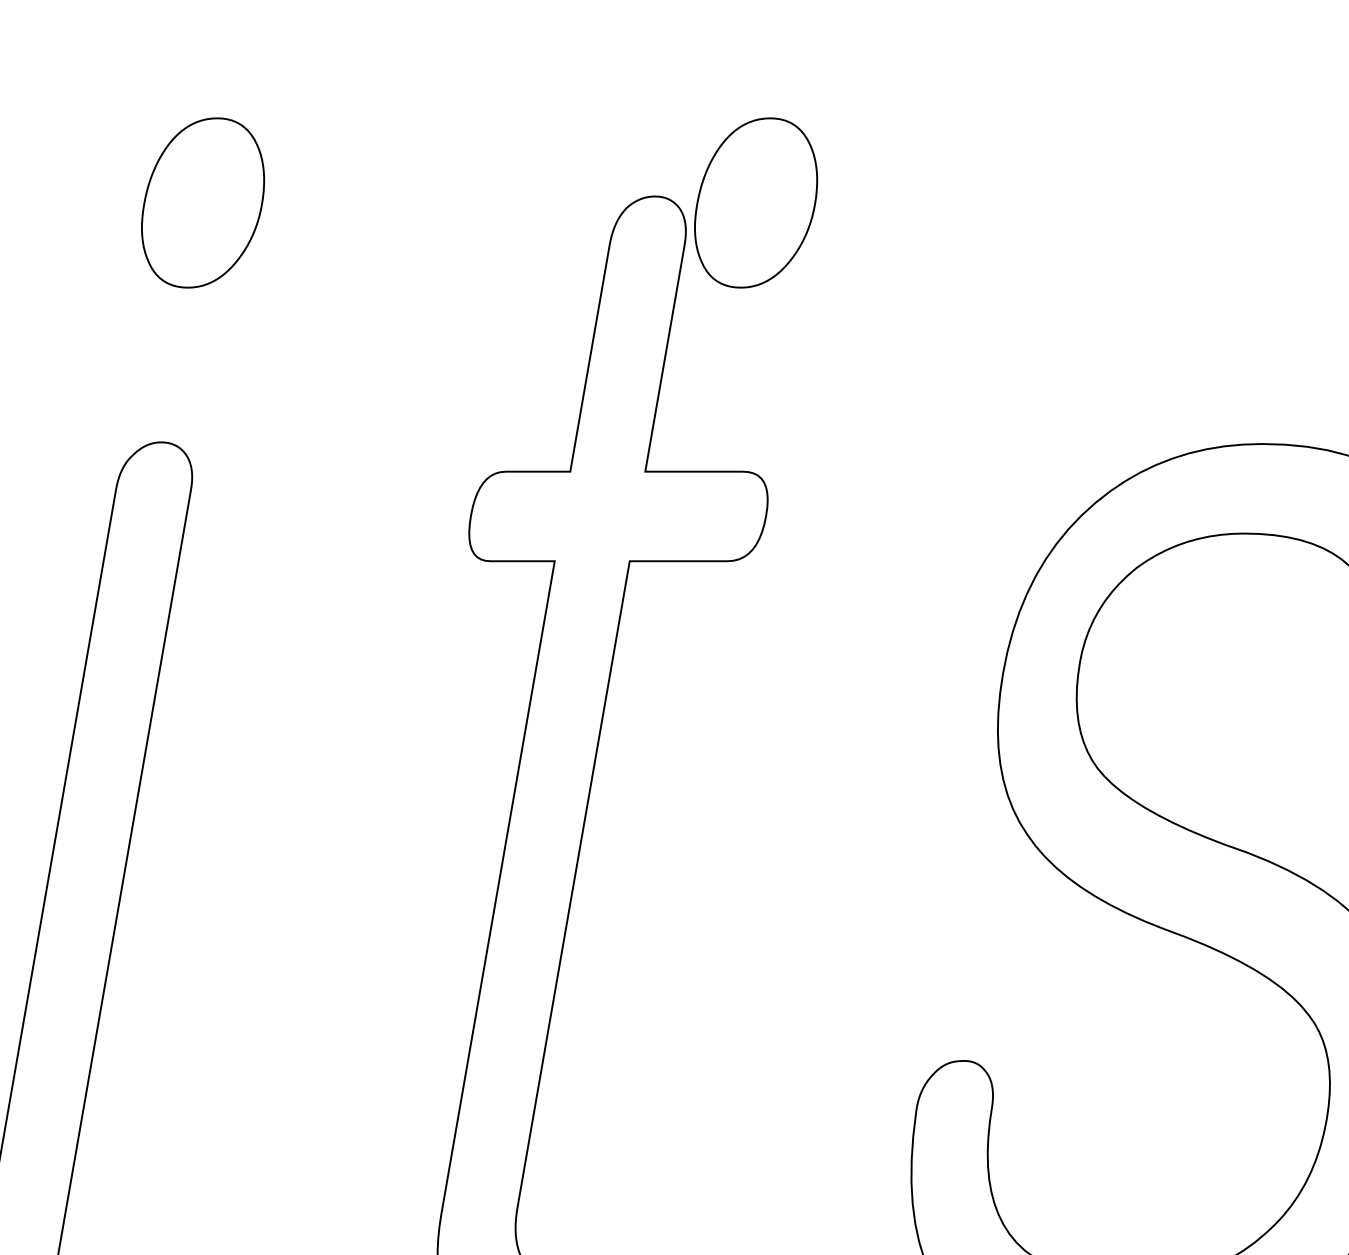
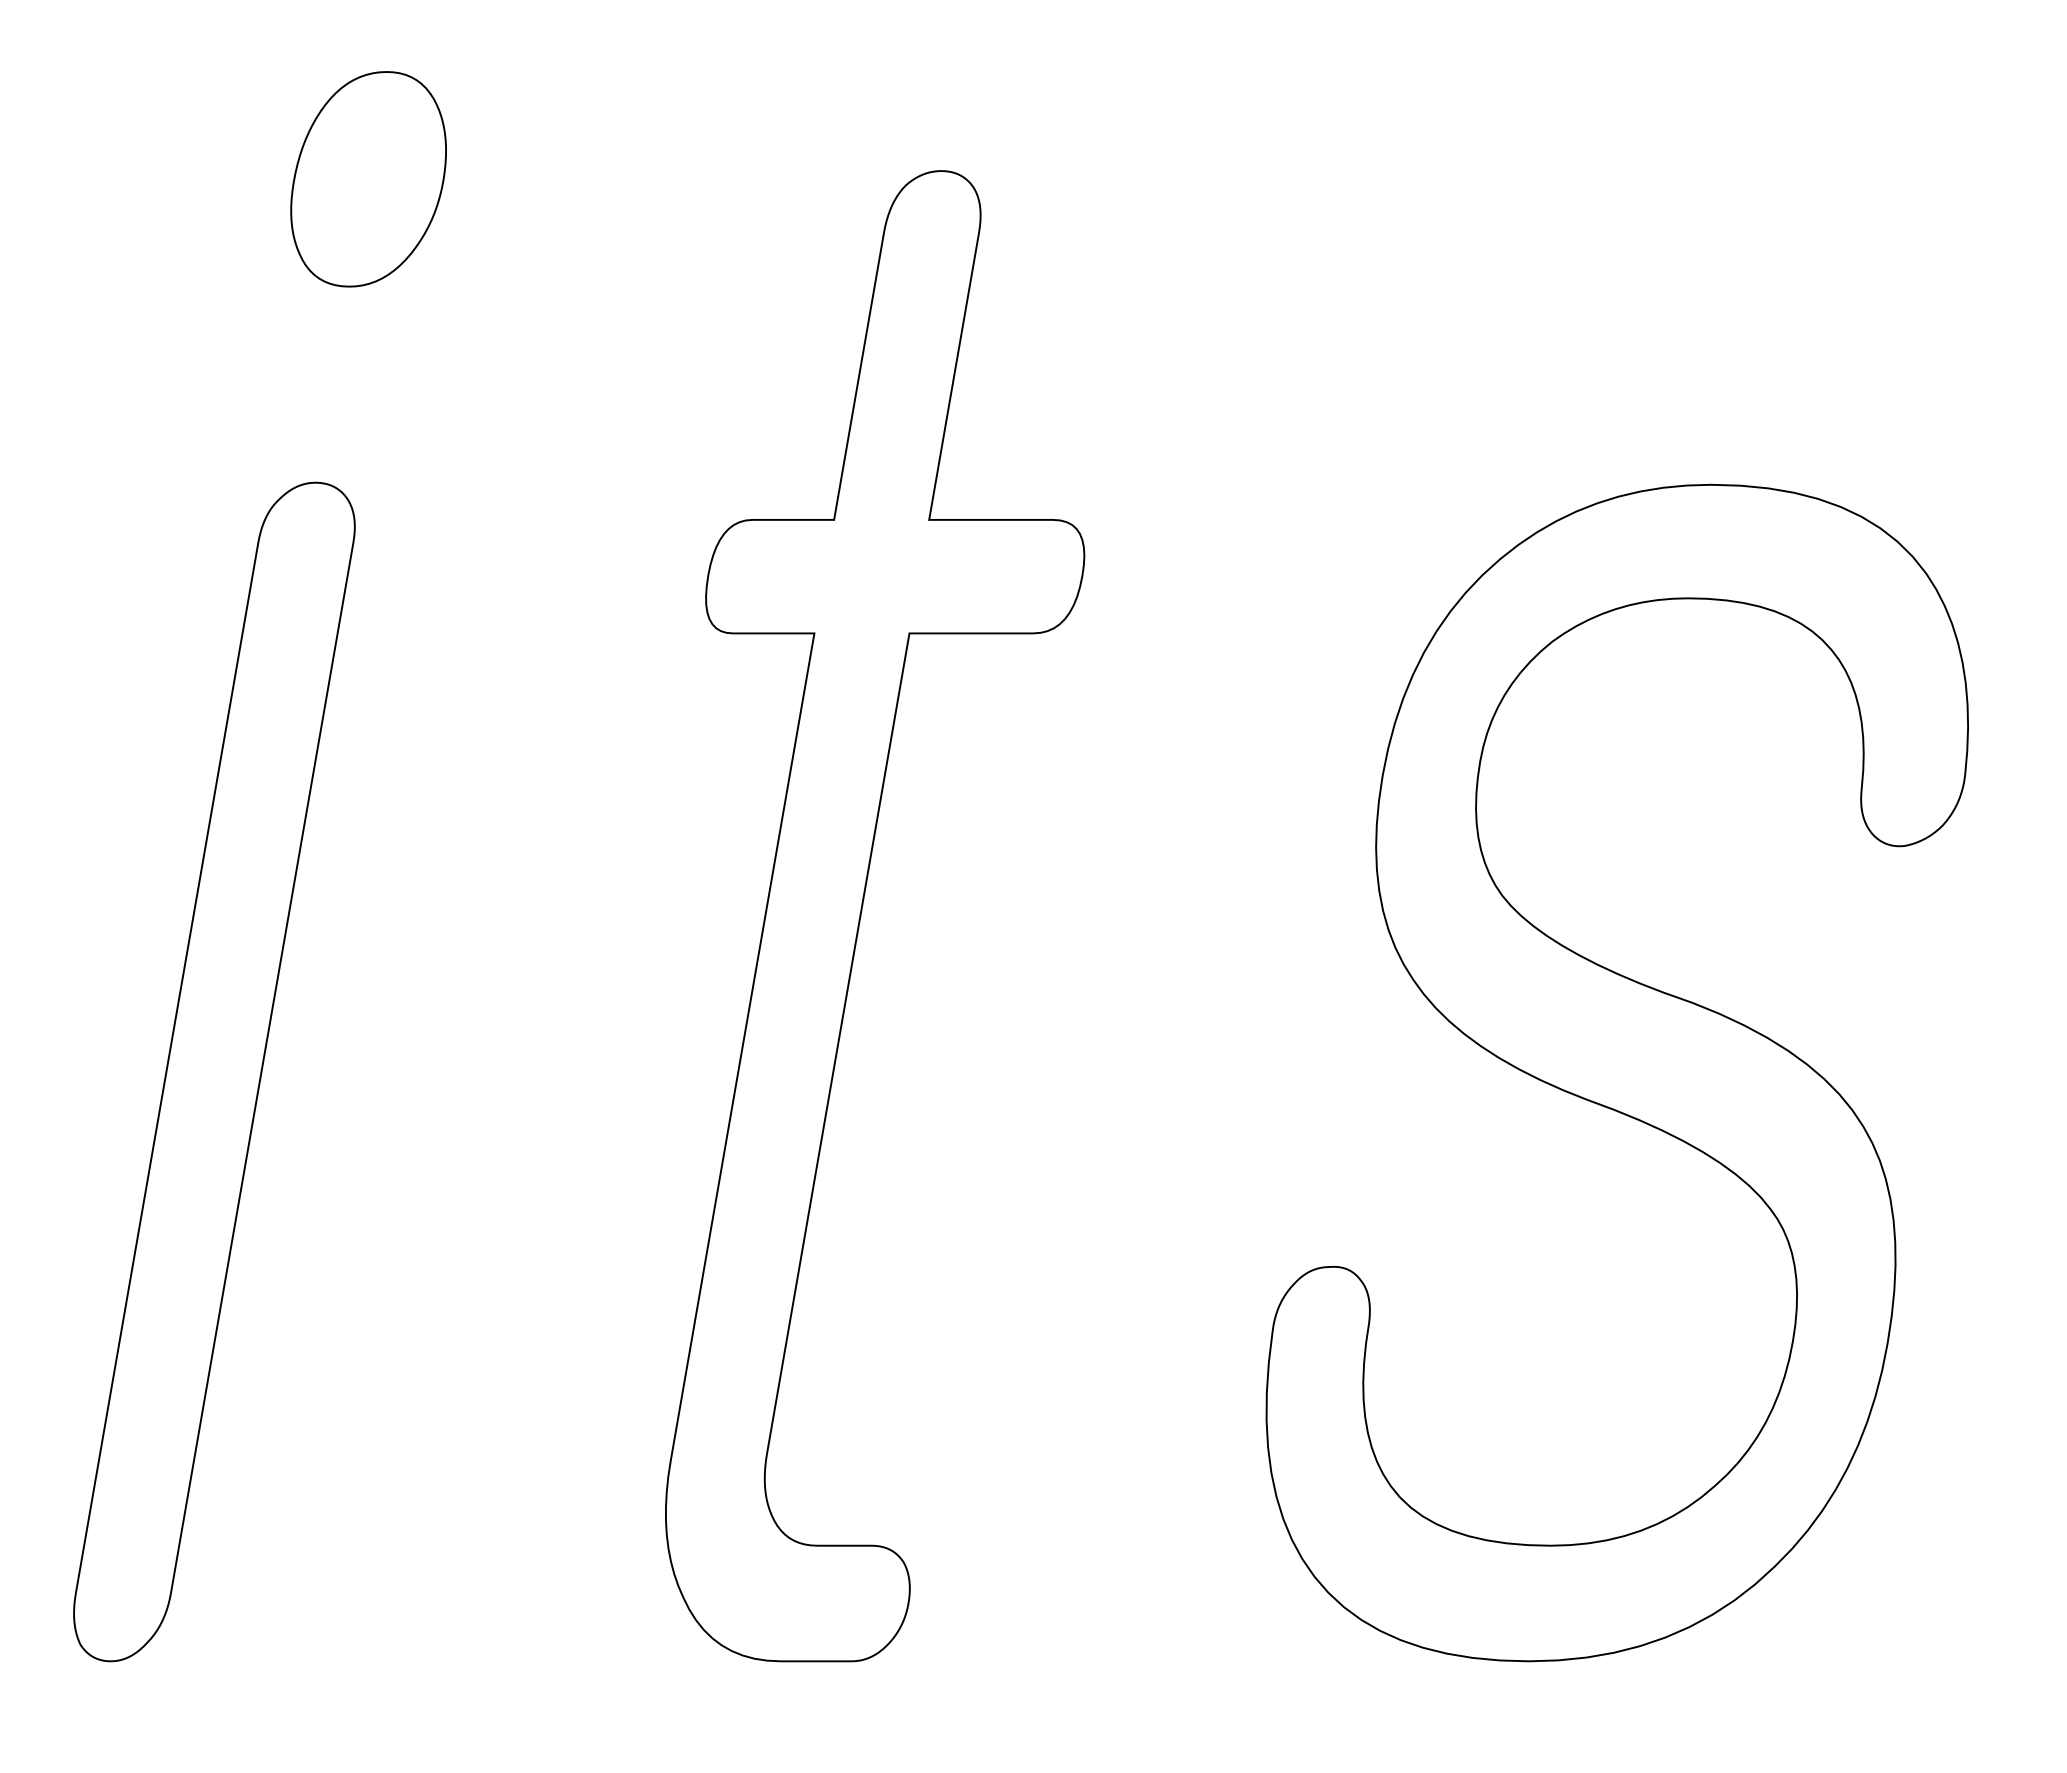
part: (755, 203) -> (1069, 179), removed

